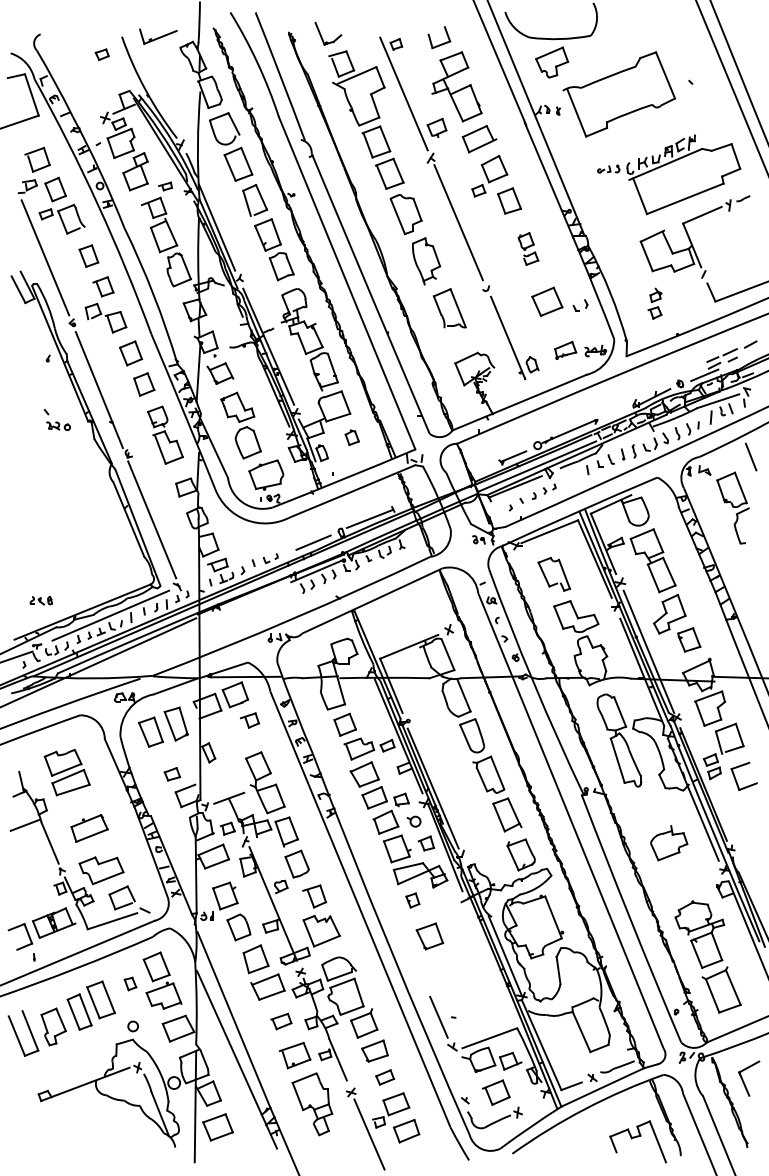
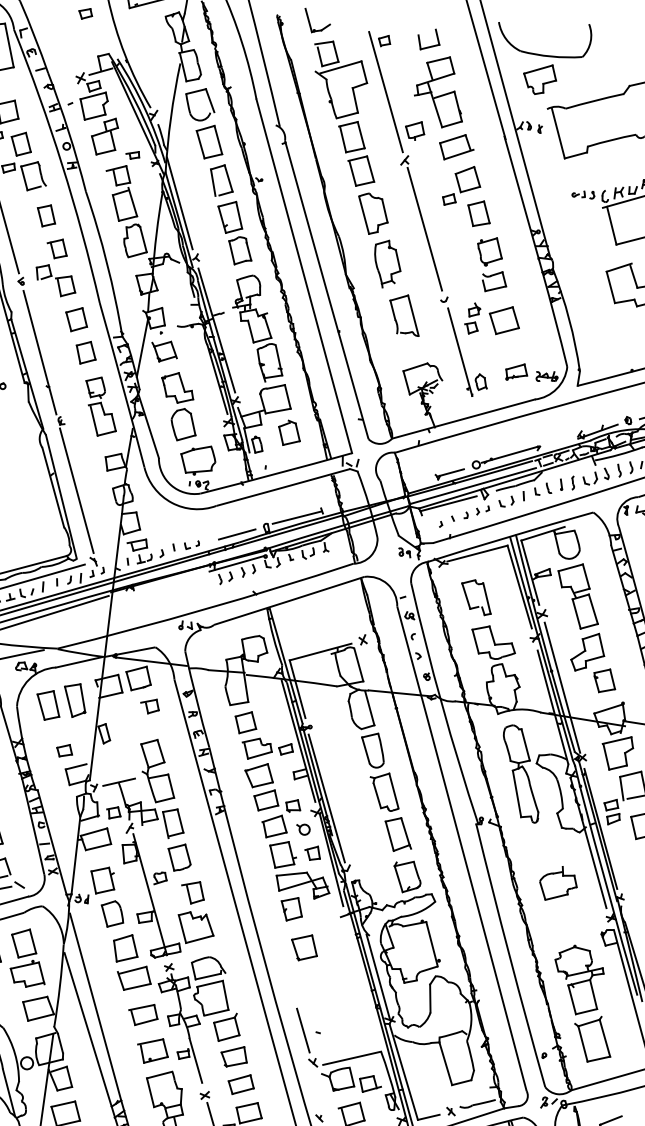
part: (528, 248) -> (492, 264), size x1.67
part: (654, 303) -> (472, 318), moved
part: (580, 305) -> (506, 501), moved
part: (352, 437) -> (289, 433), size x1.67
part: (412, 900) -> (291, 909), size x1.67
part: (281, 1021) -> (143, 1014), size x1.43
part: (384, 1077) -> (240, 1084), size x1.43

